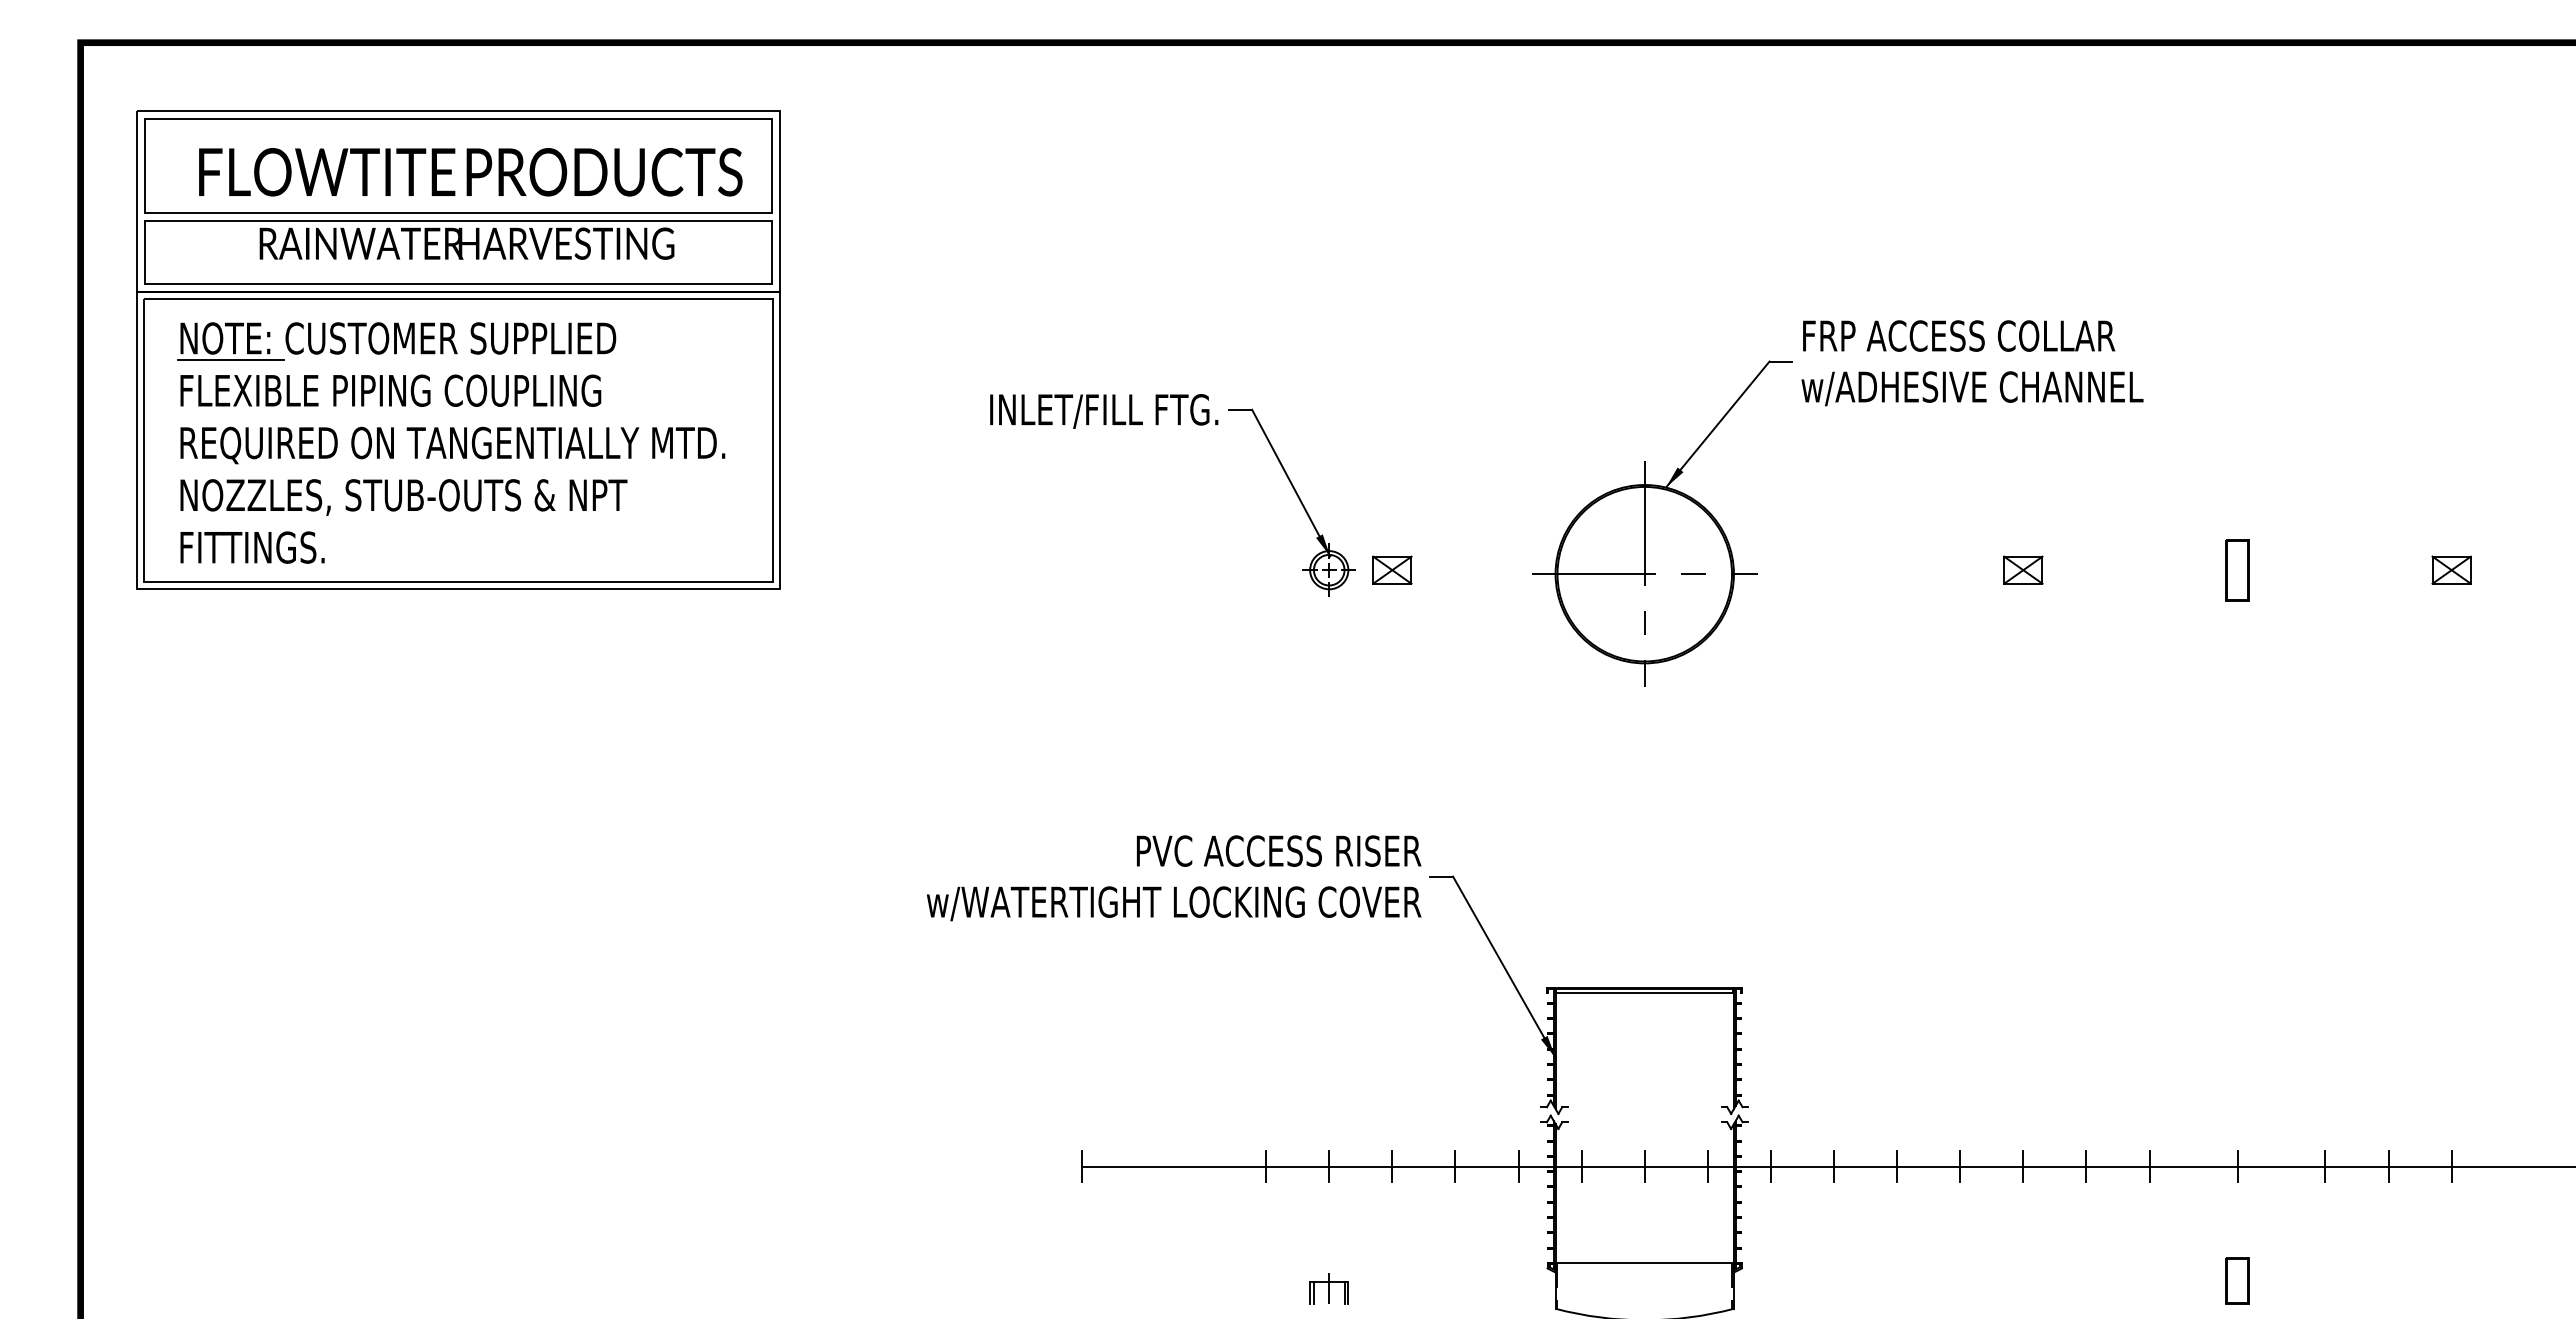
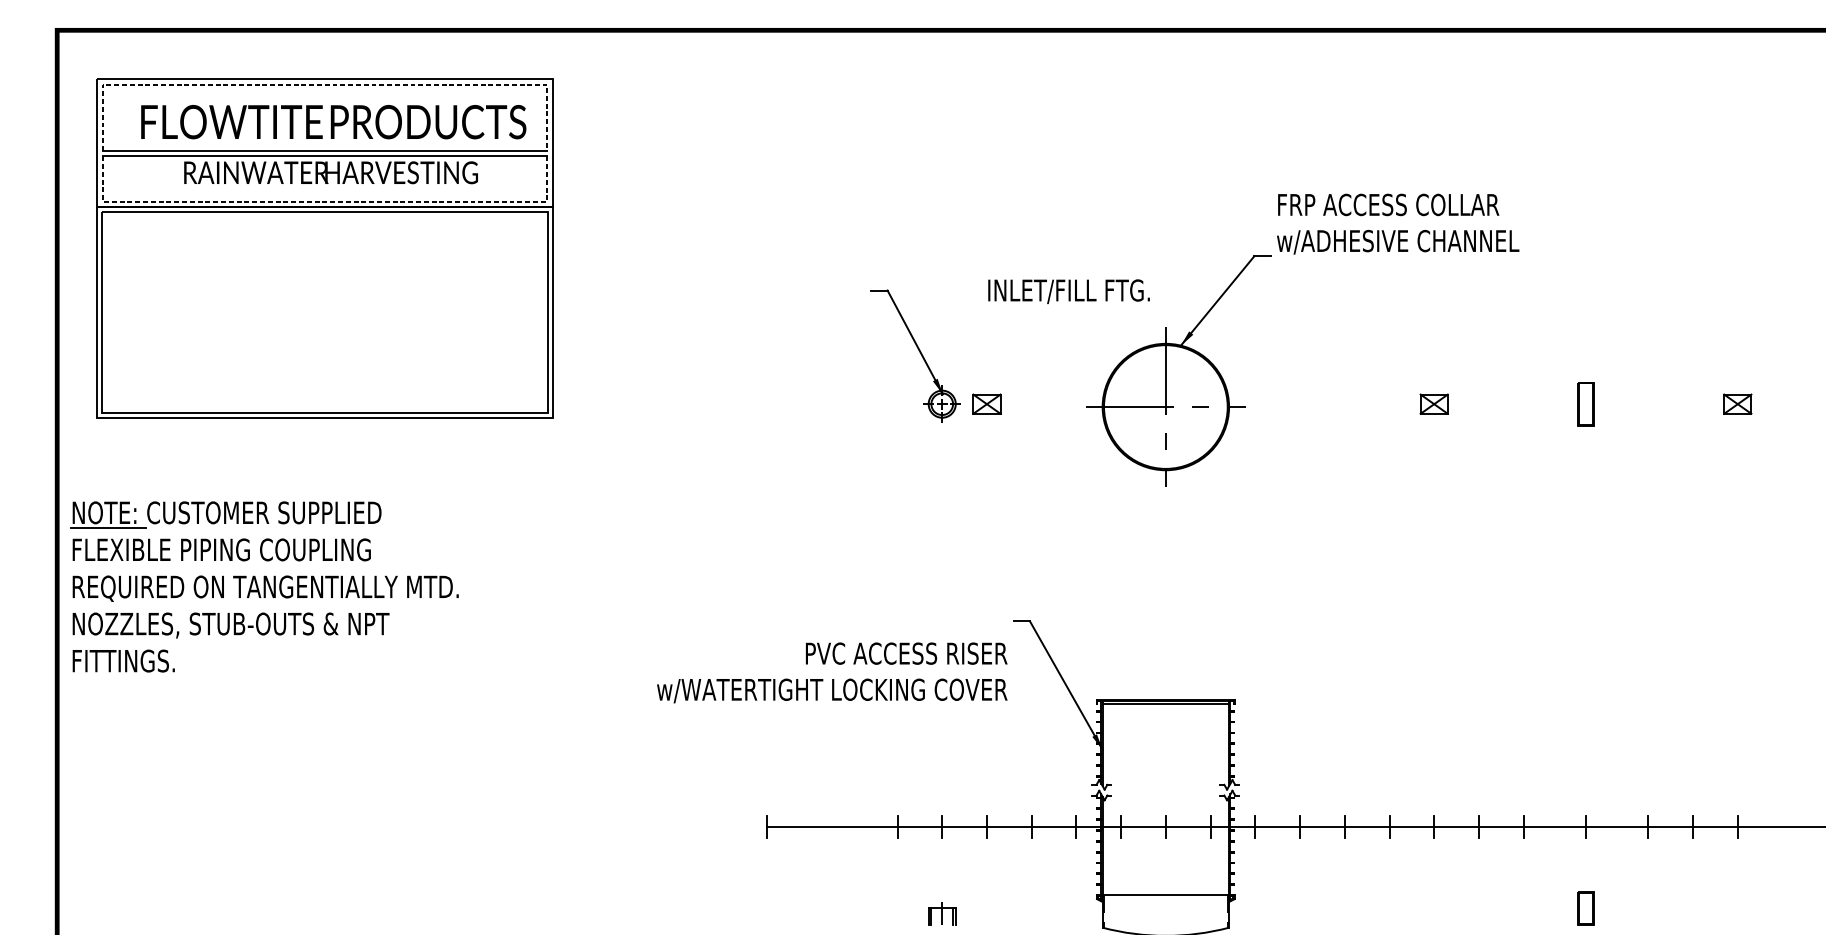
line: (458, 119) -> (325, 84), solid -> dashed
line: (458, 284) -> (325, 201), solid -> dashed
text: (1972, 363) -> (1398, 224), moved
text: (1104, 411) -> (1069, 291), moved
part: (451, 442) -> (264, 586), moved
text: (1174, 878) -> (832, 673), moved

